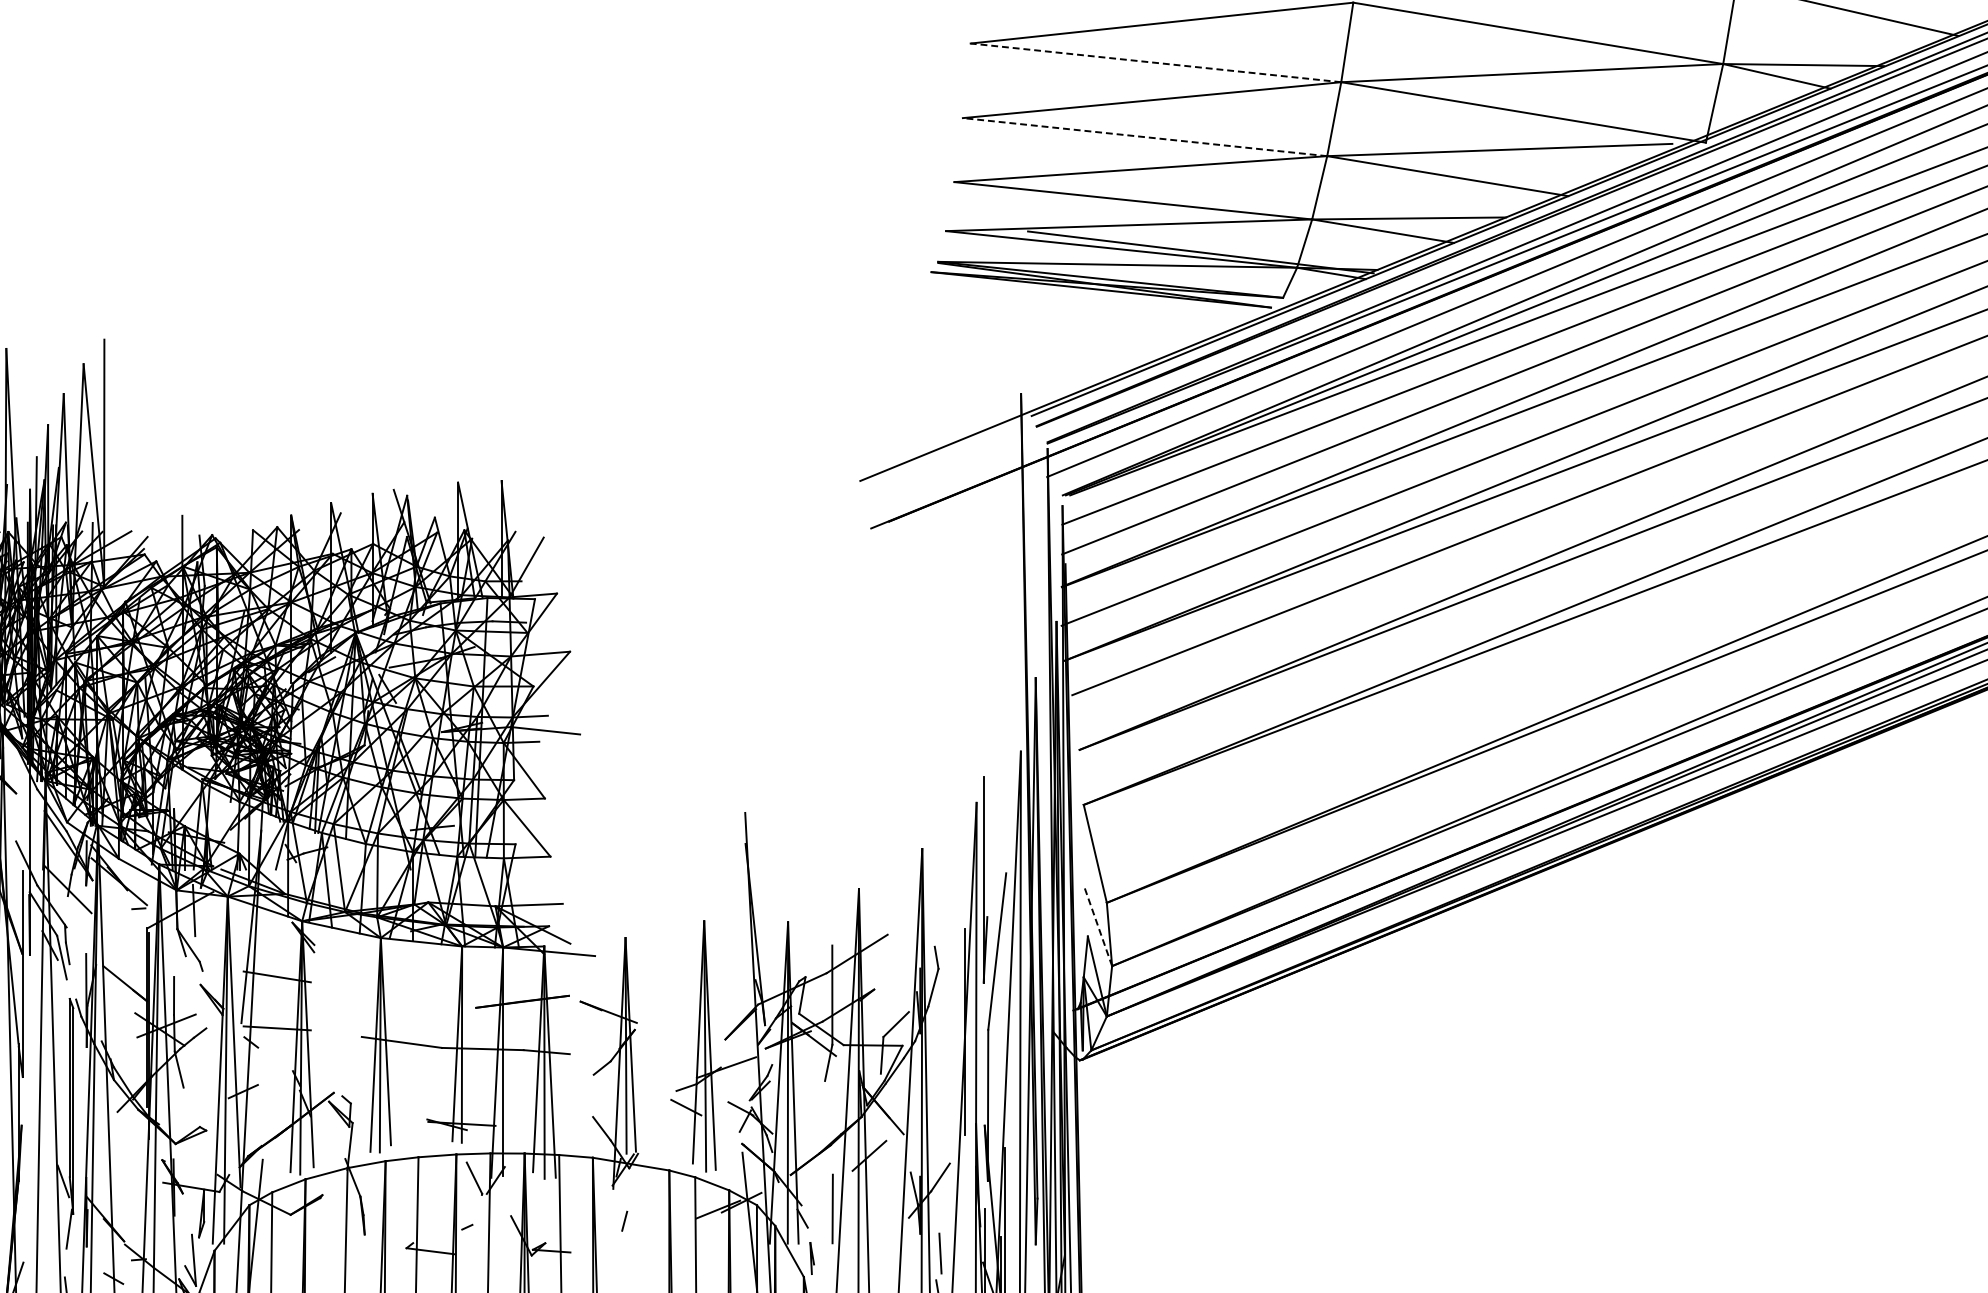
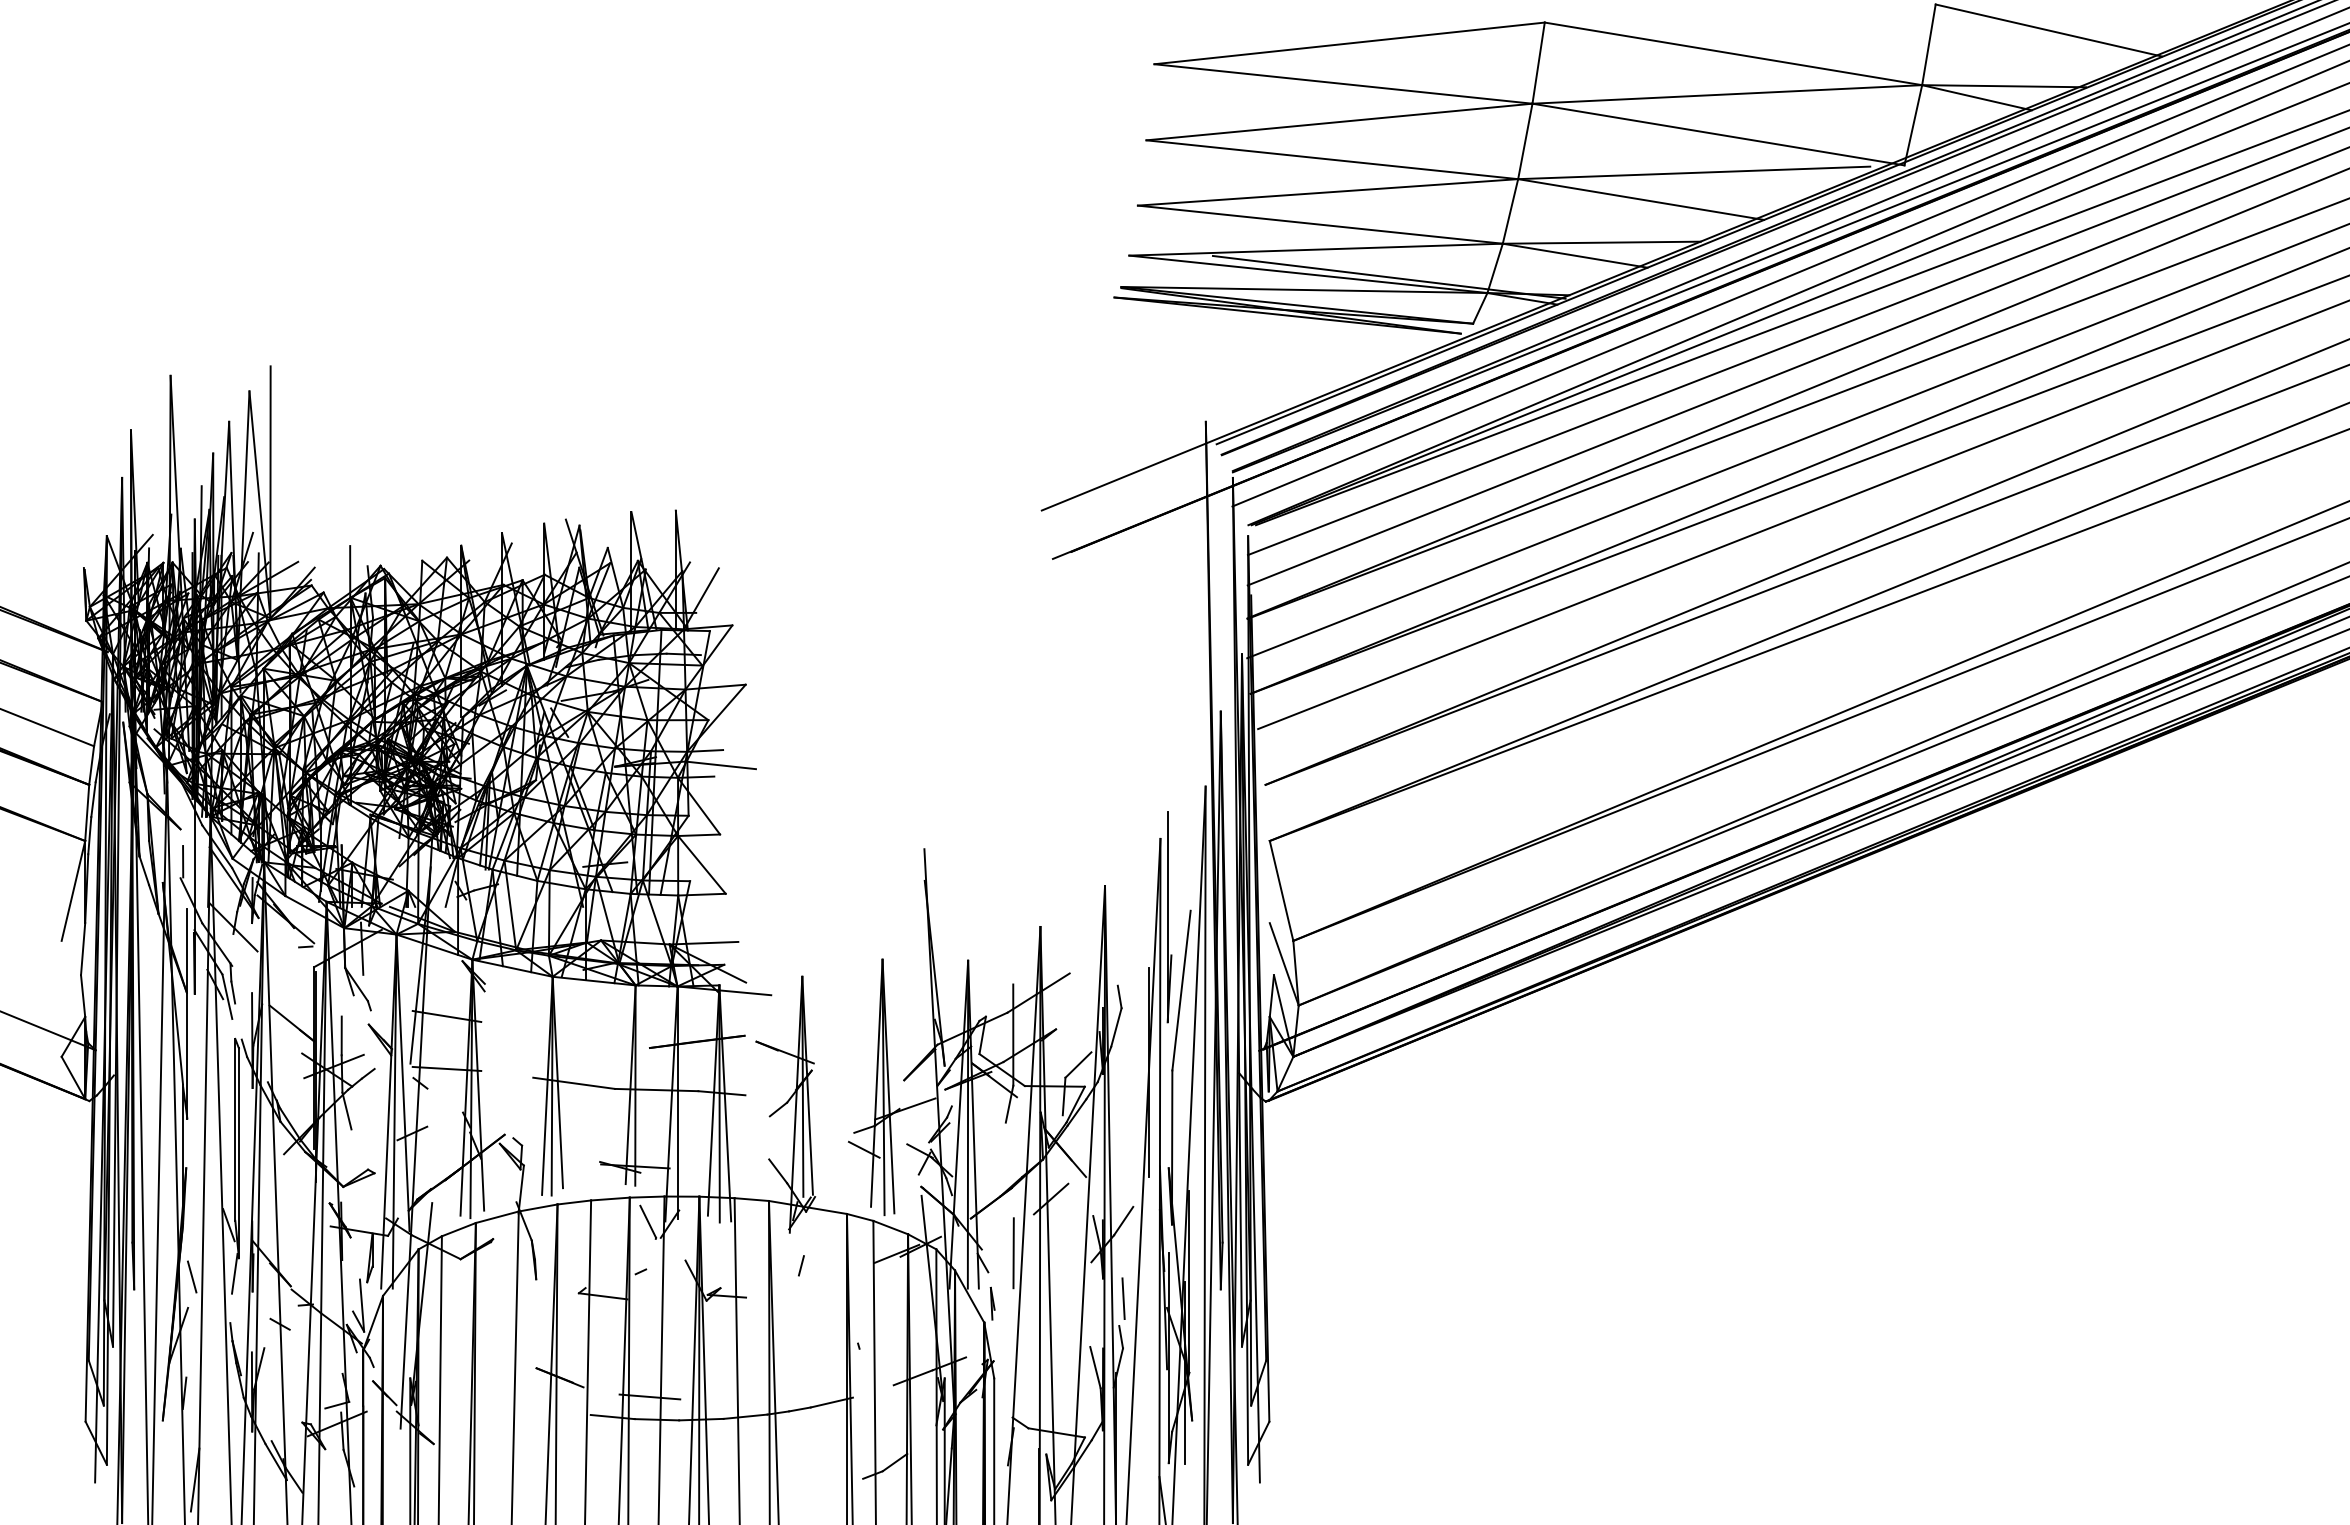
line: (1155, 62) -> (1342, 83), dashed -> solid
line: (1145, 136) -> (1332, 159), dashed -> solid
line: (18, 825) -> (183, 861), added
line: (1098, 925) -> (1284, 964), dashed -> solid
line: (26, 1231) -> (191, 1276), added

